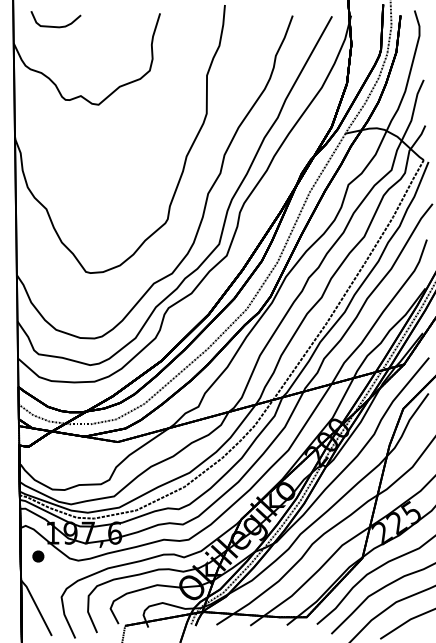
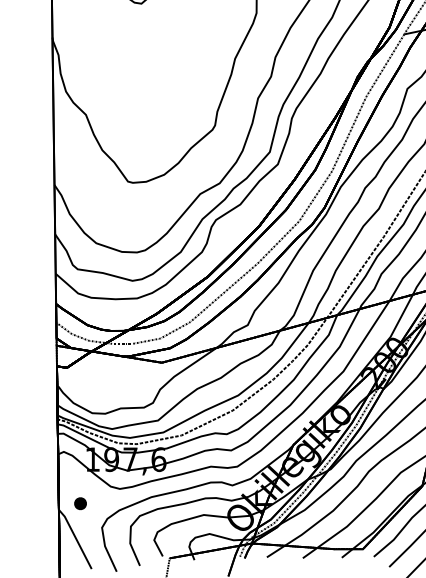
part: (38, 556) -> (80, 503), moved

